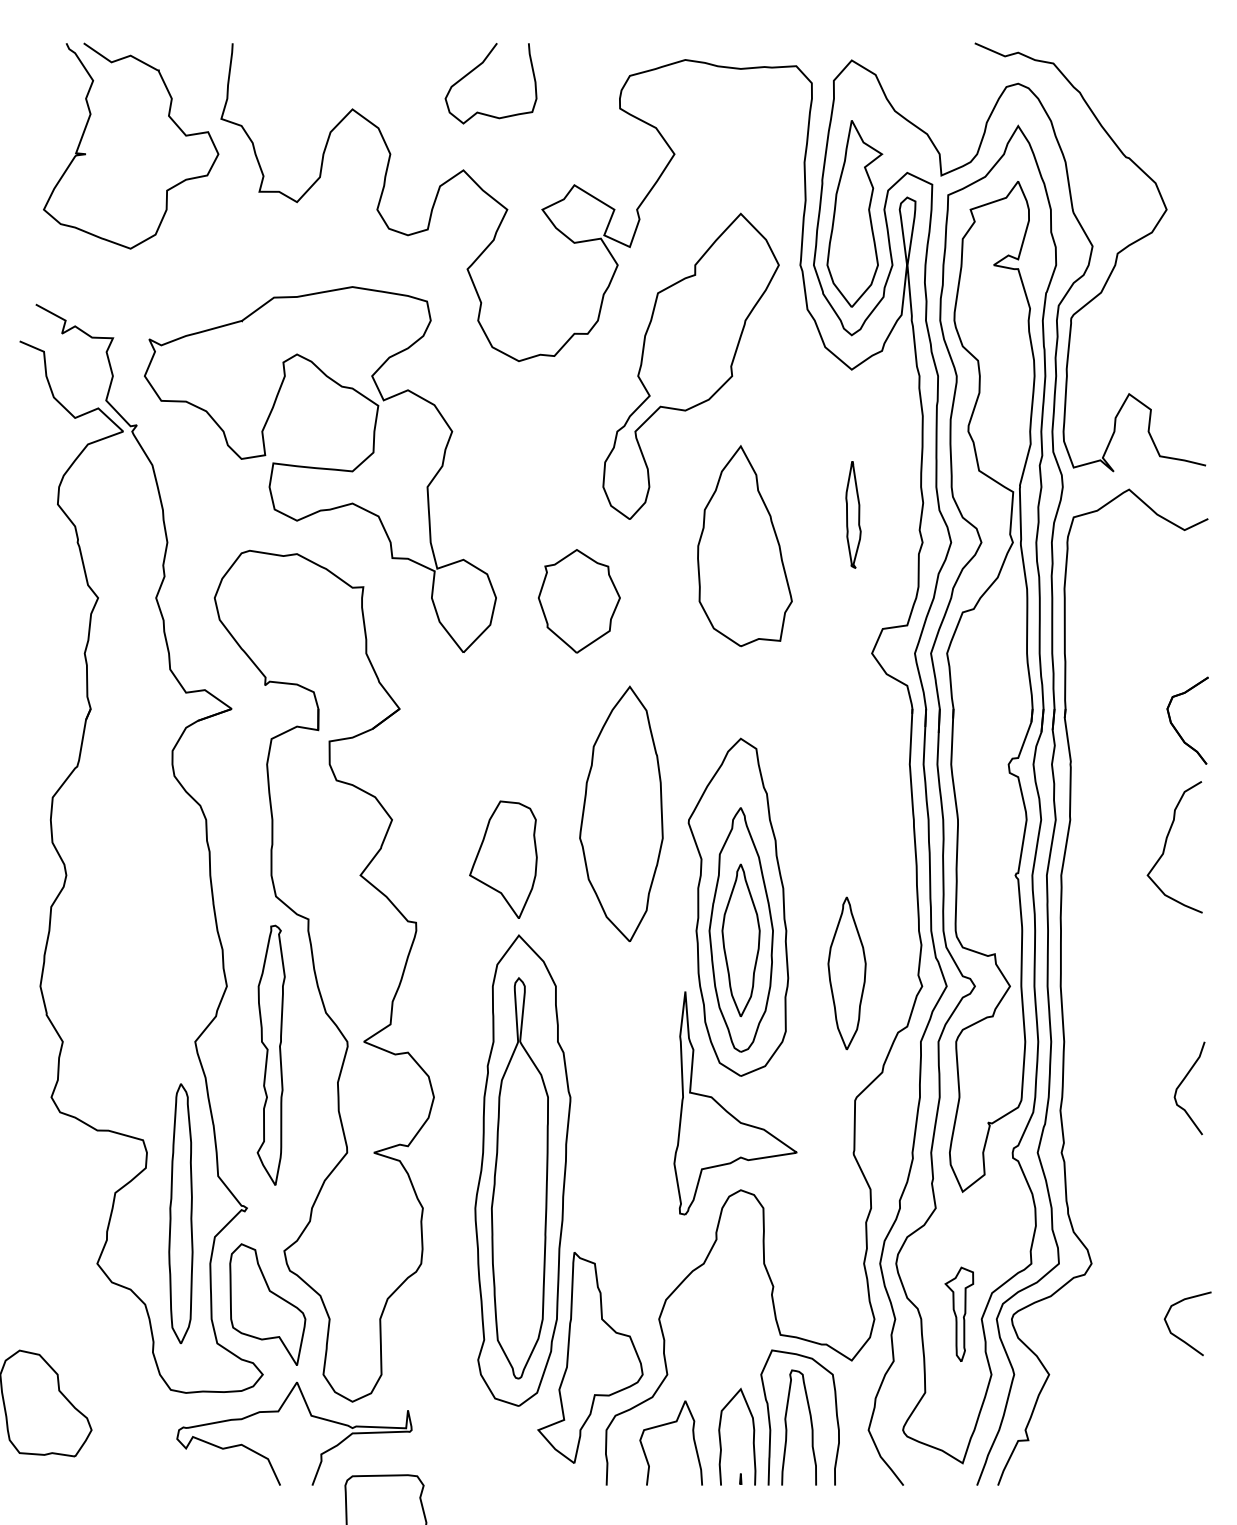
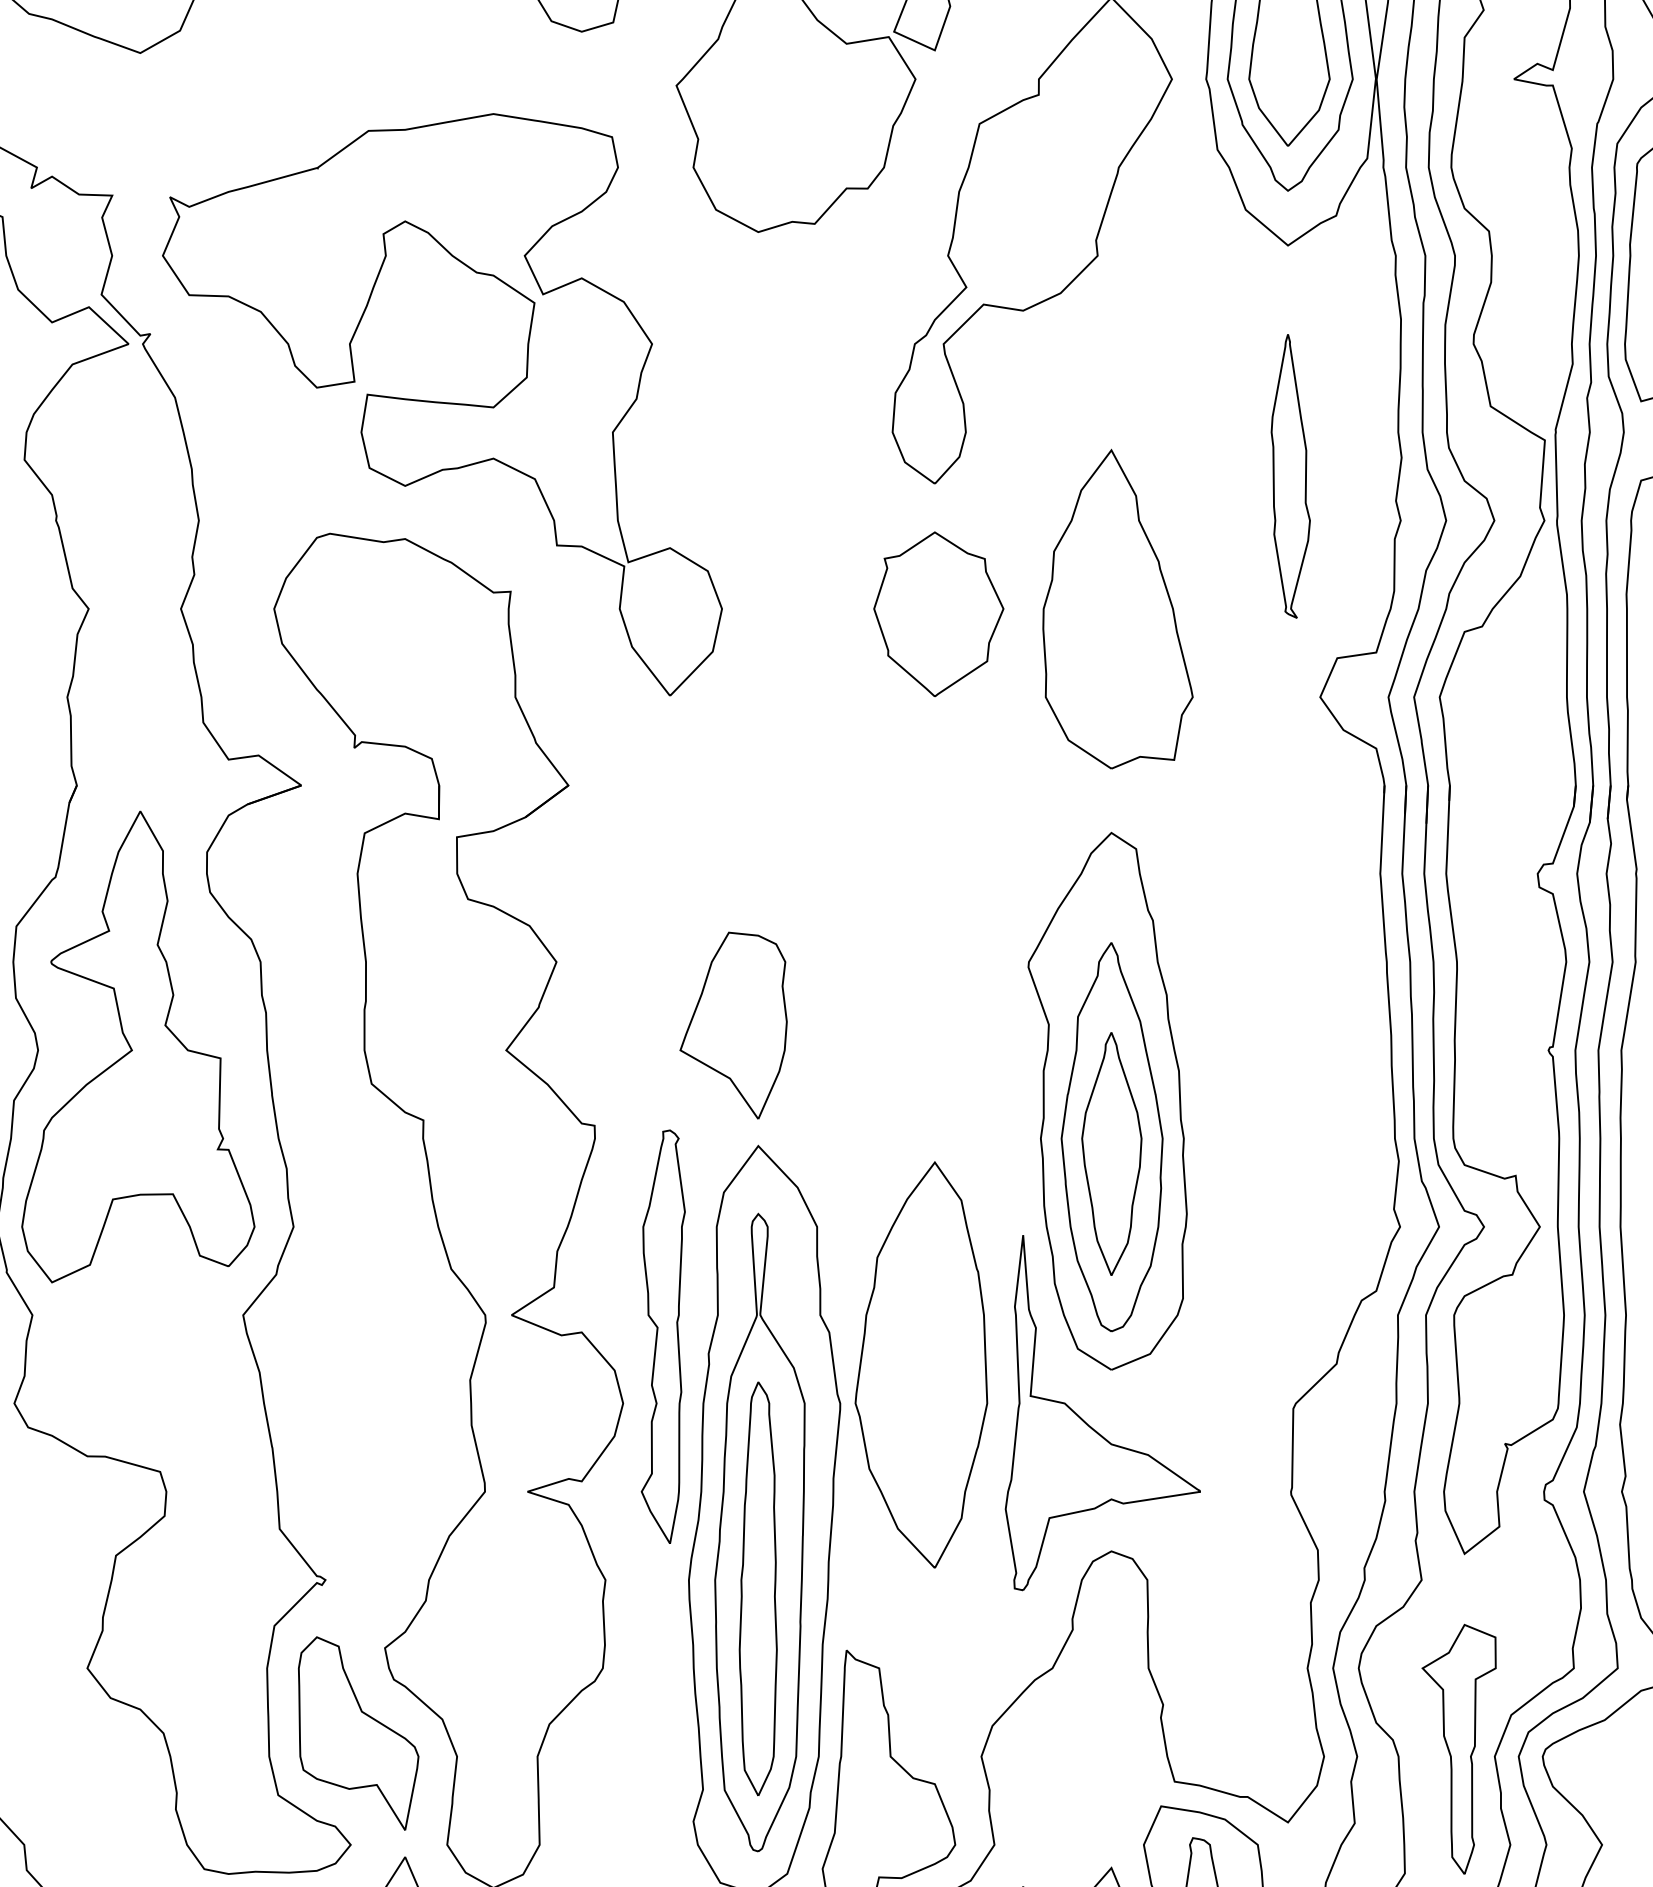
part: (853, 514) -> (1290, 476), size x1.67
part: (744, 546) -> (1117, 609), moved
part: (579, 601) -> (939, 614), moved
part: (621, 813) -> (921, 1364), moved
part: (129, 873) -> (138, 1047), added
part: (846, 973) -> (1279, 1206), removed
part: (270, 1054) -> (662, 1335), moved
part: (180, 1213) -> (757, 1588), moved
part: (959, 1314) -> (1459, 1749), size x1.67

